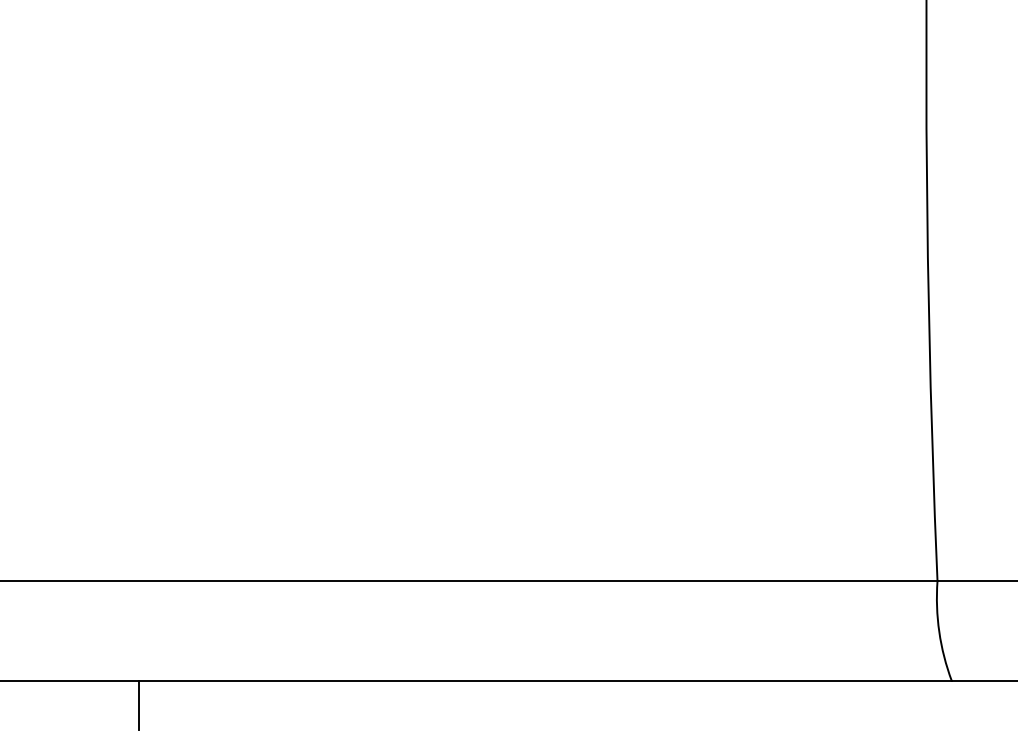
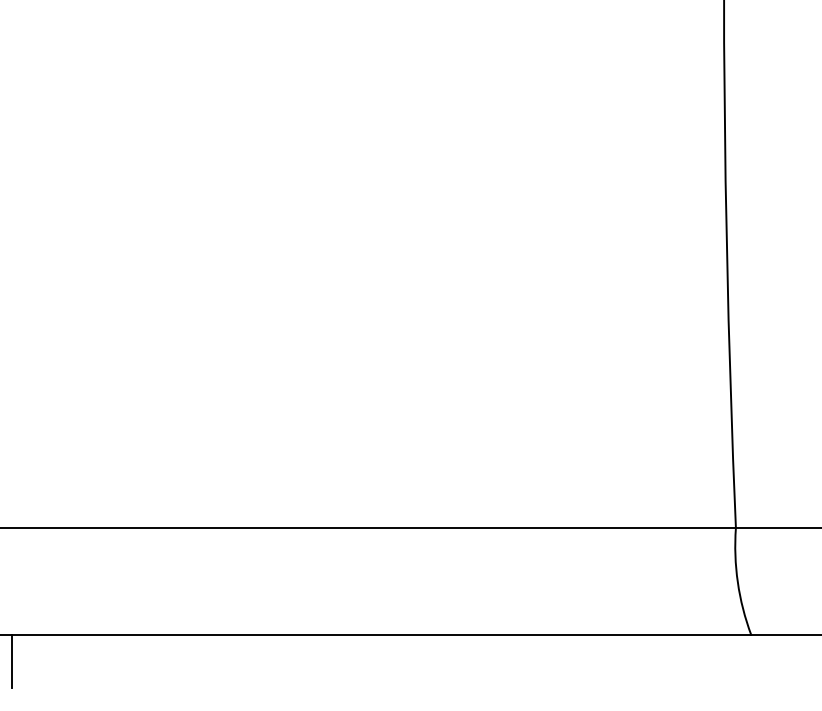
line: (262, 705) -> (12, 661), added

